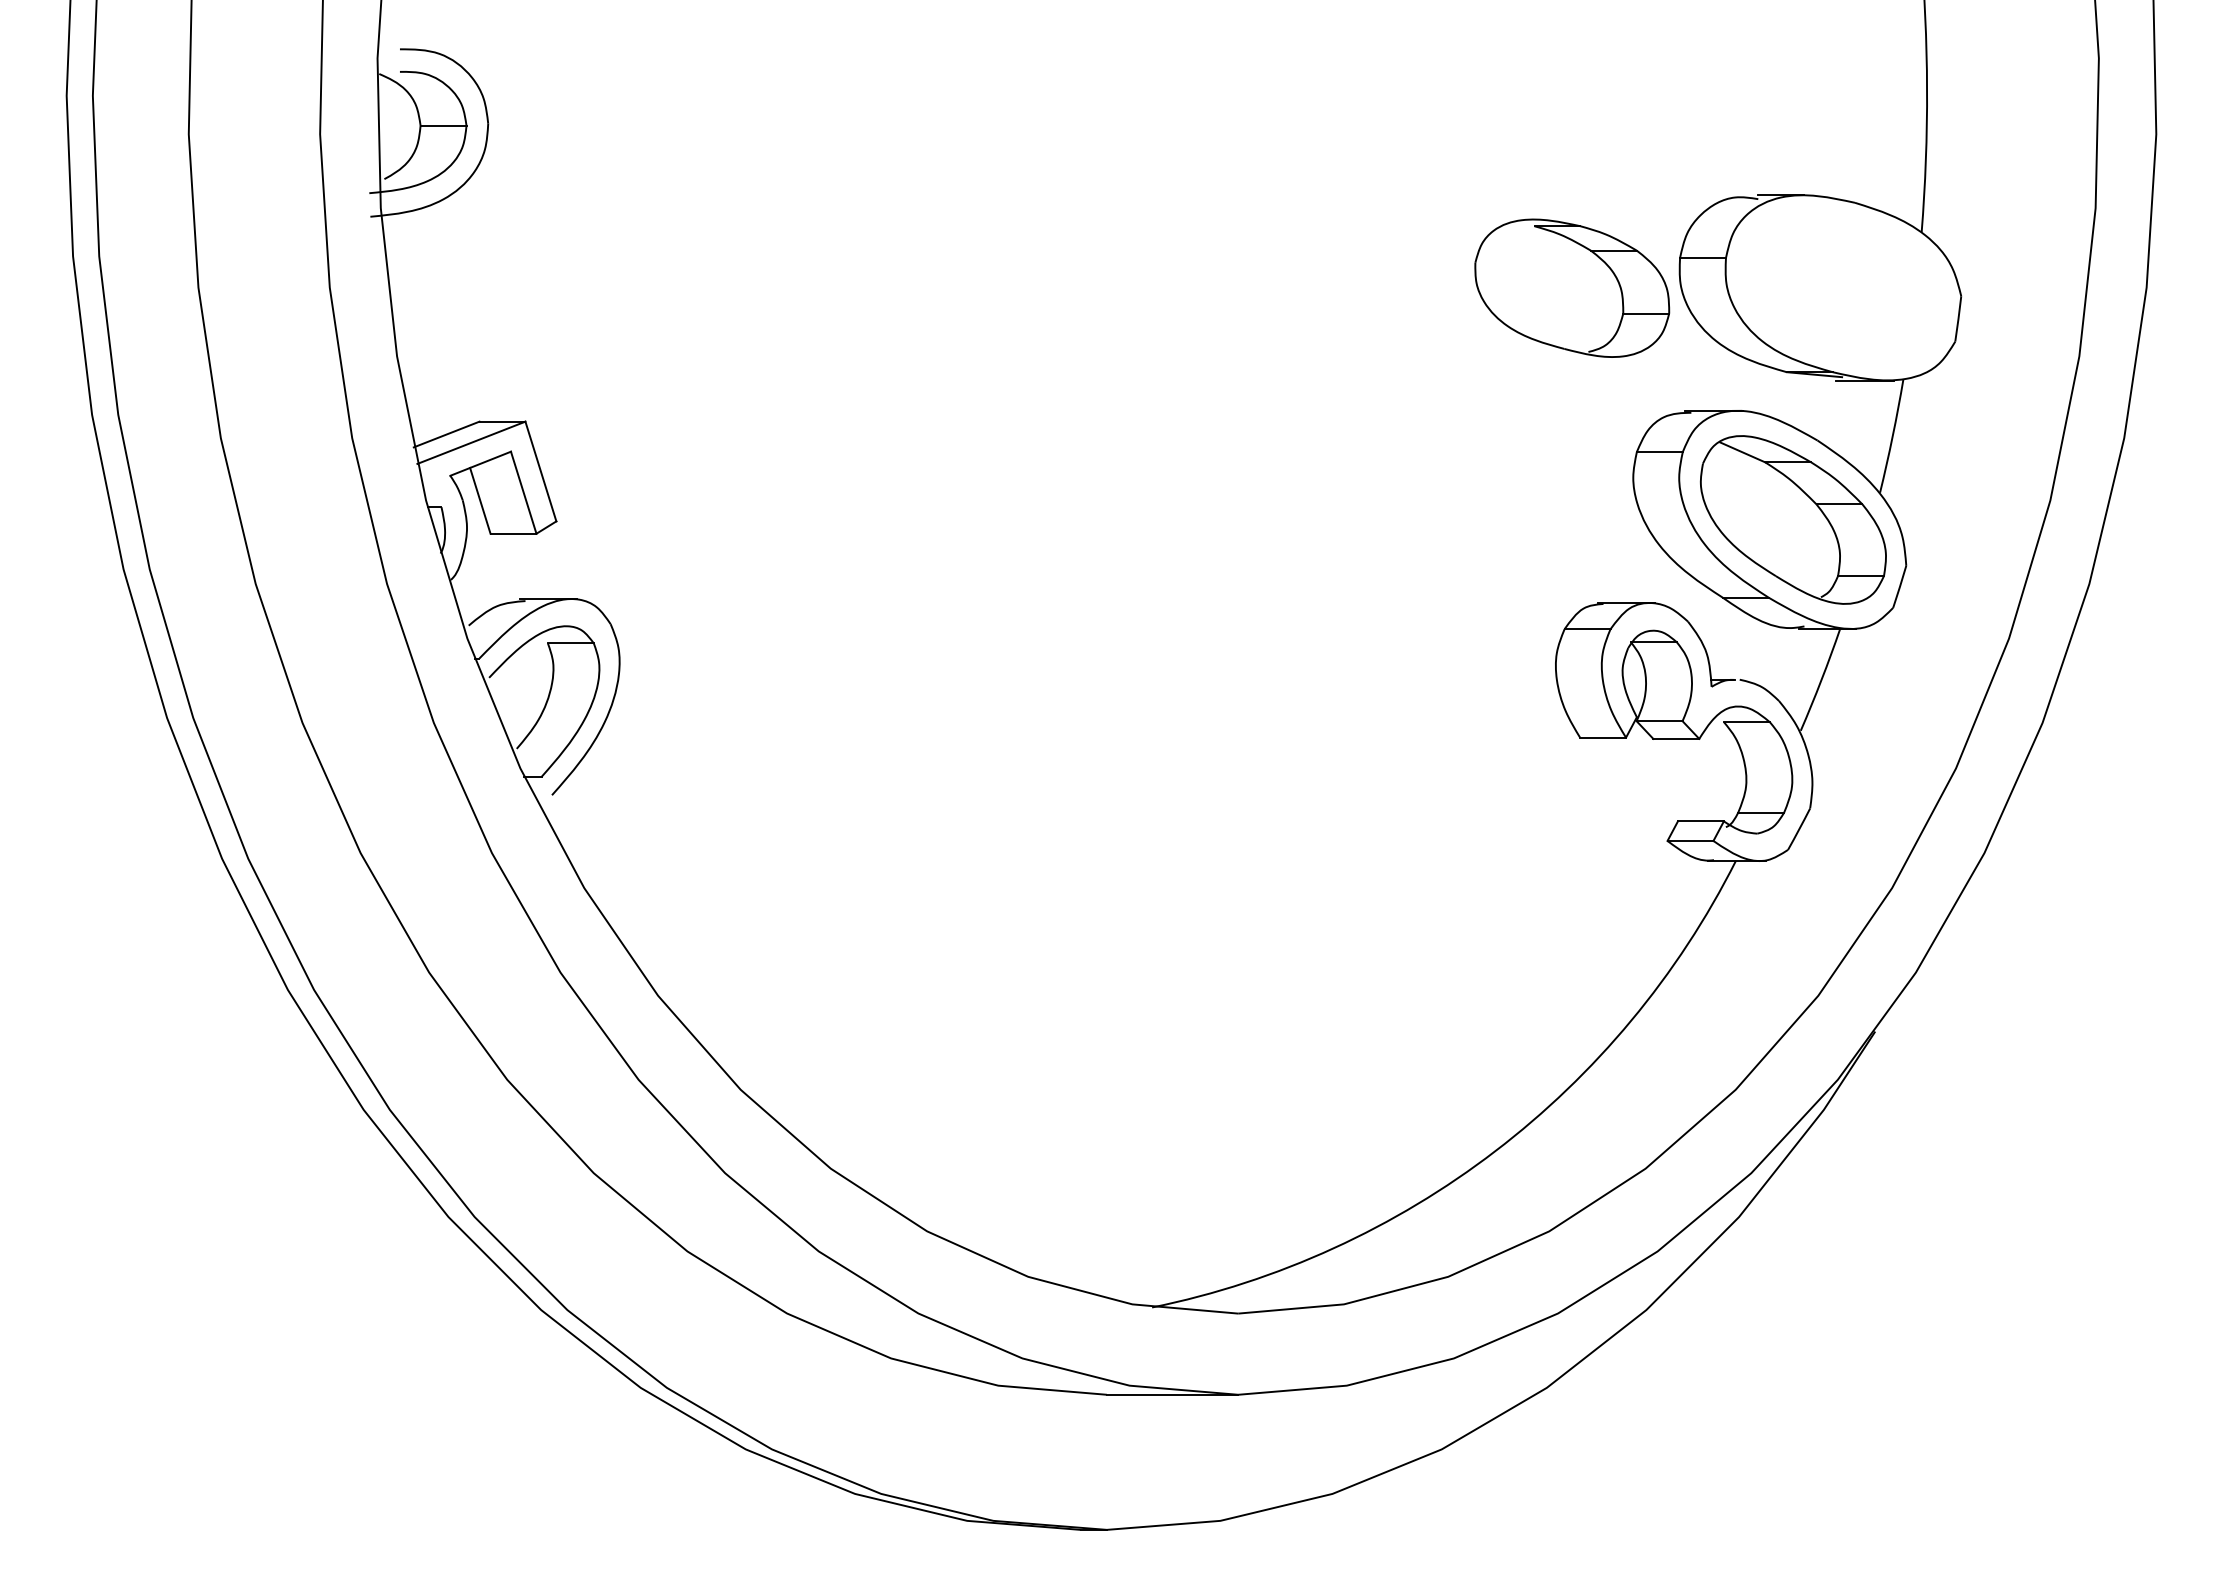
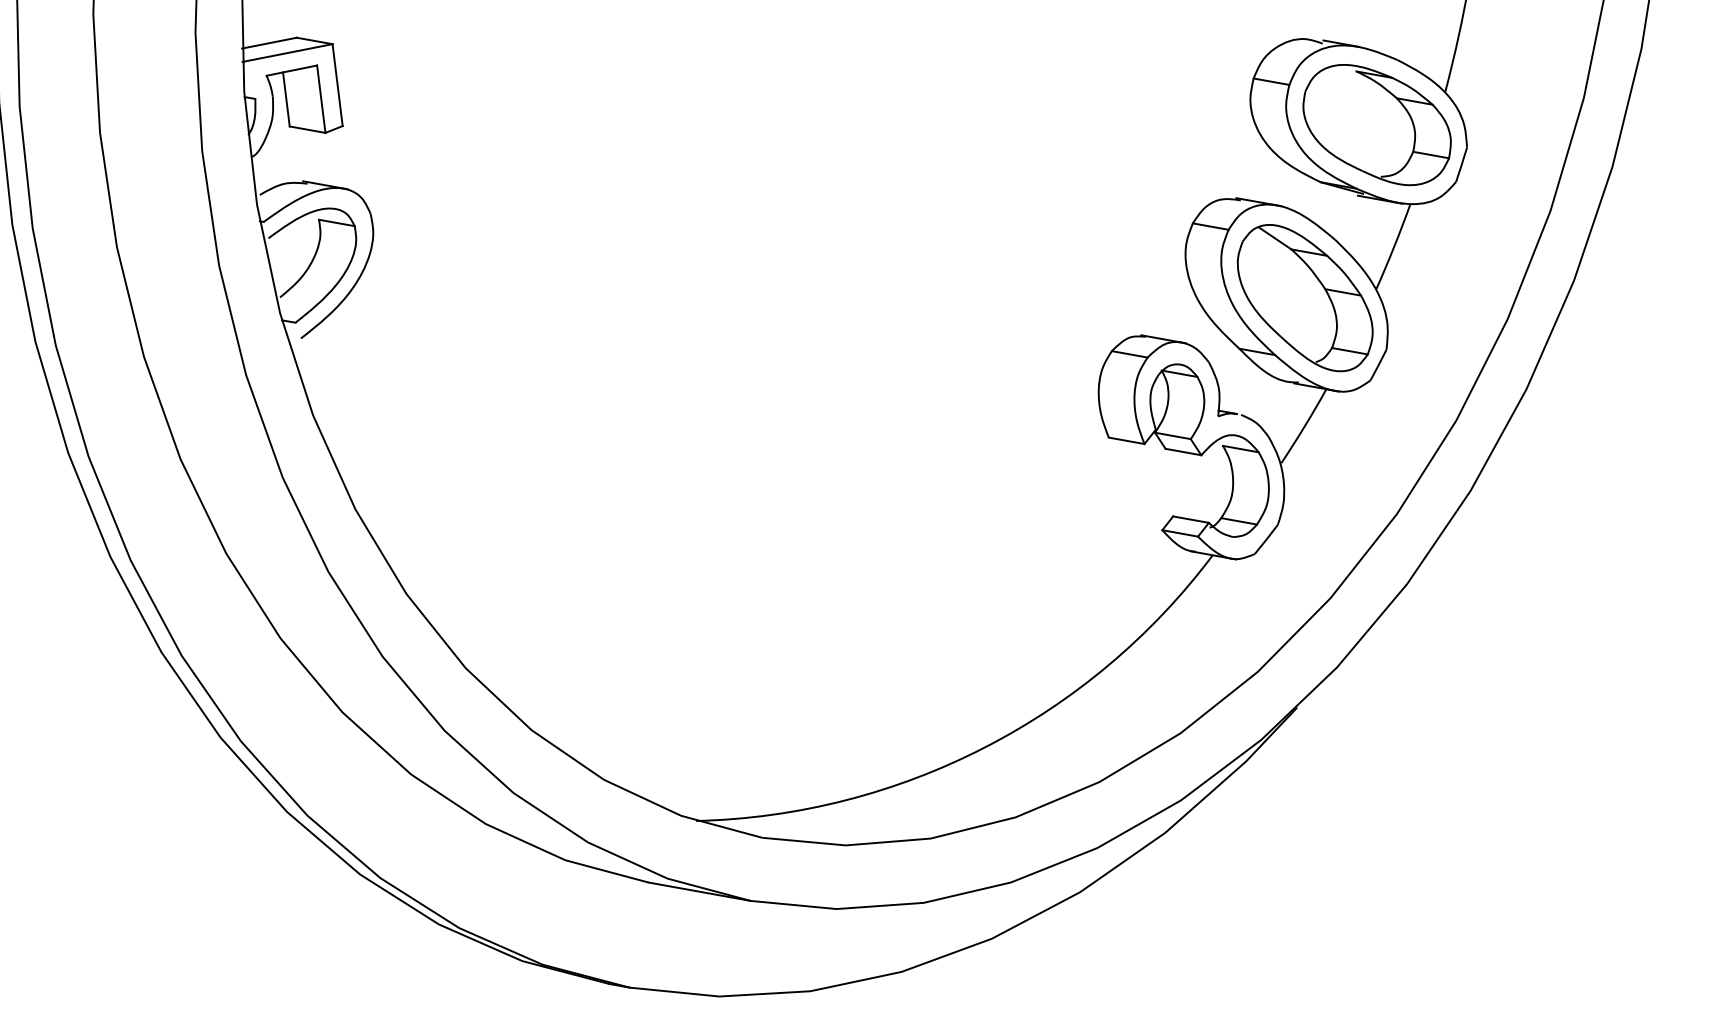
part: (1572, 287) -> (1377, 124), moved

